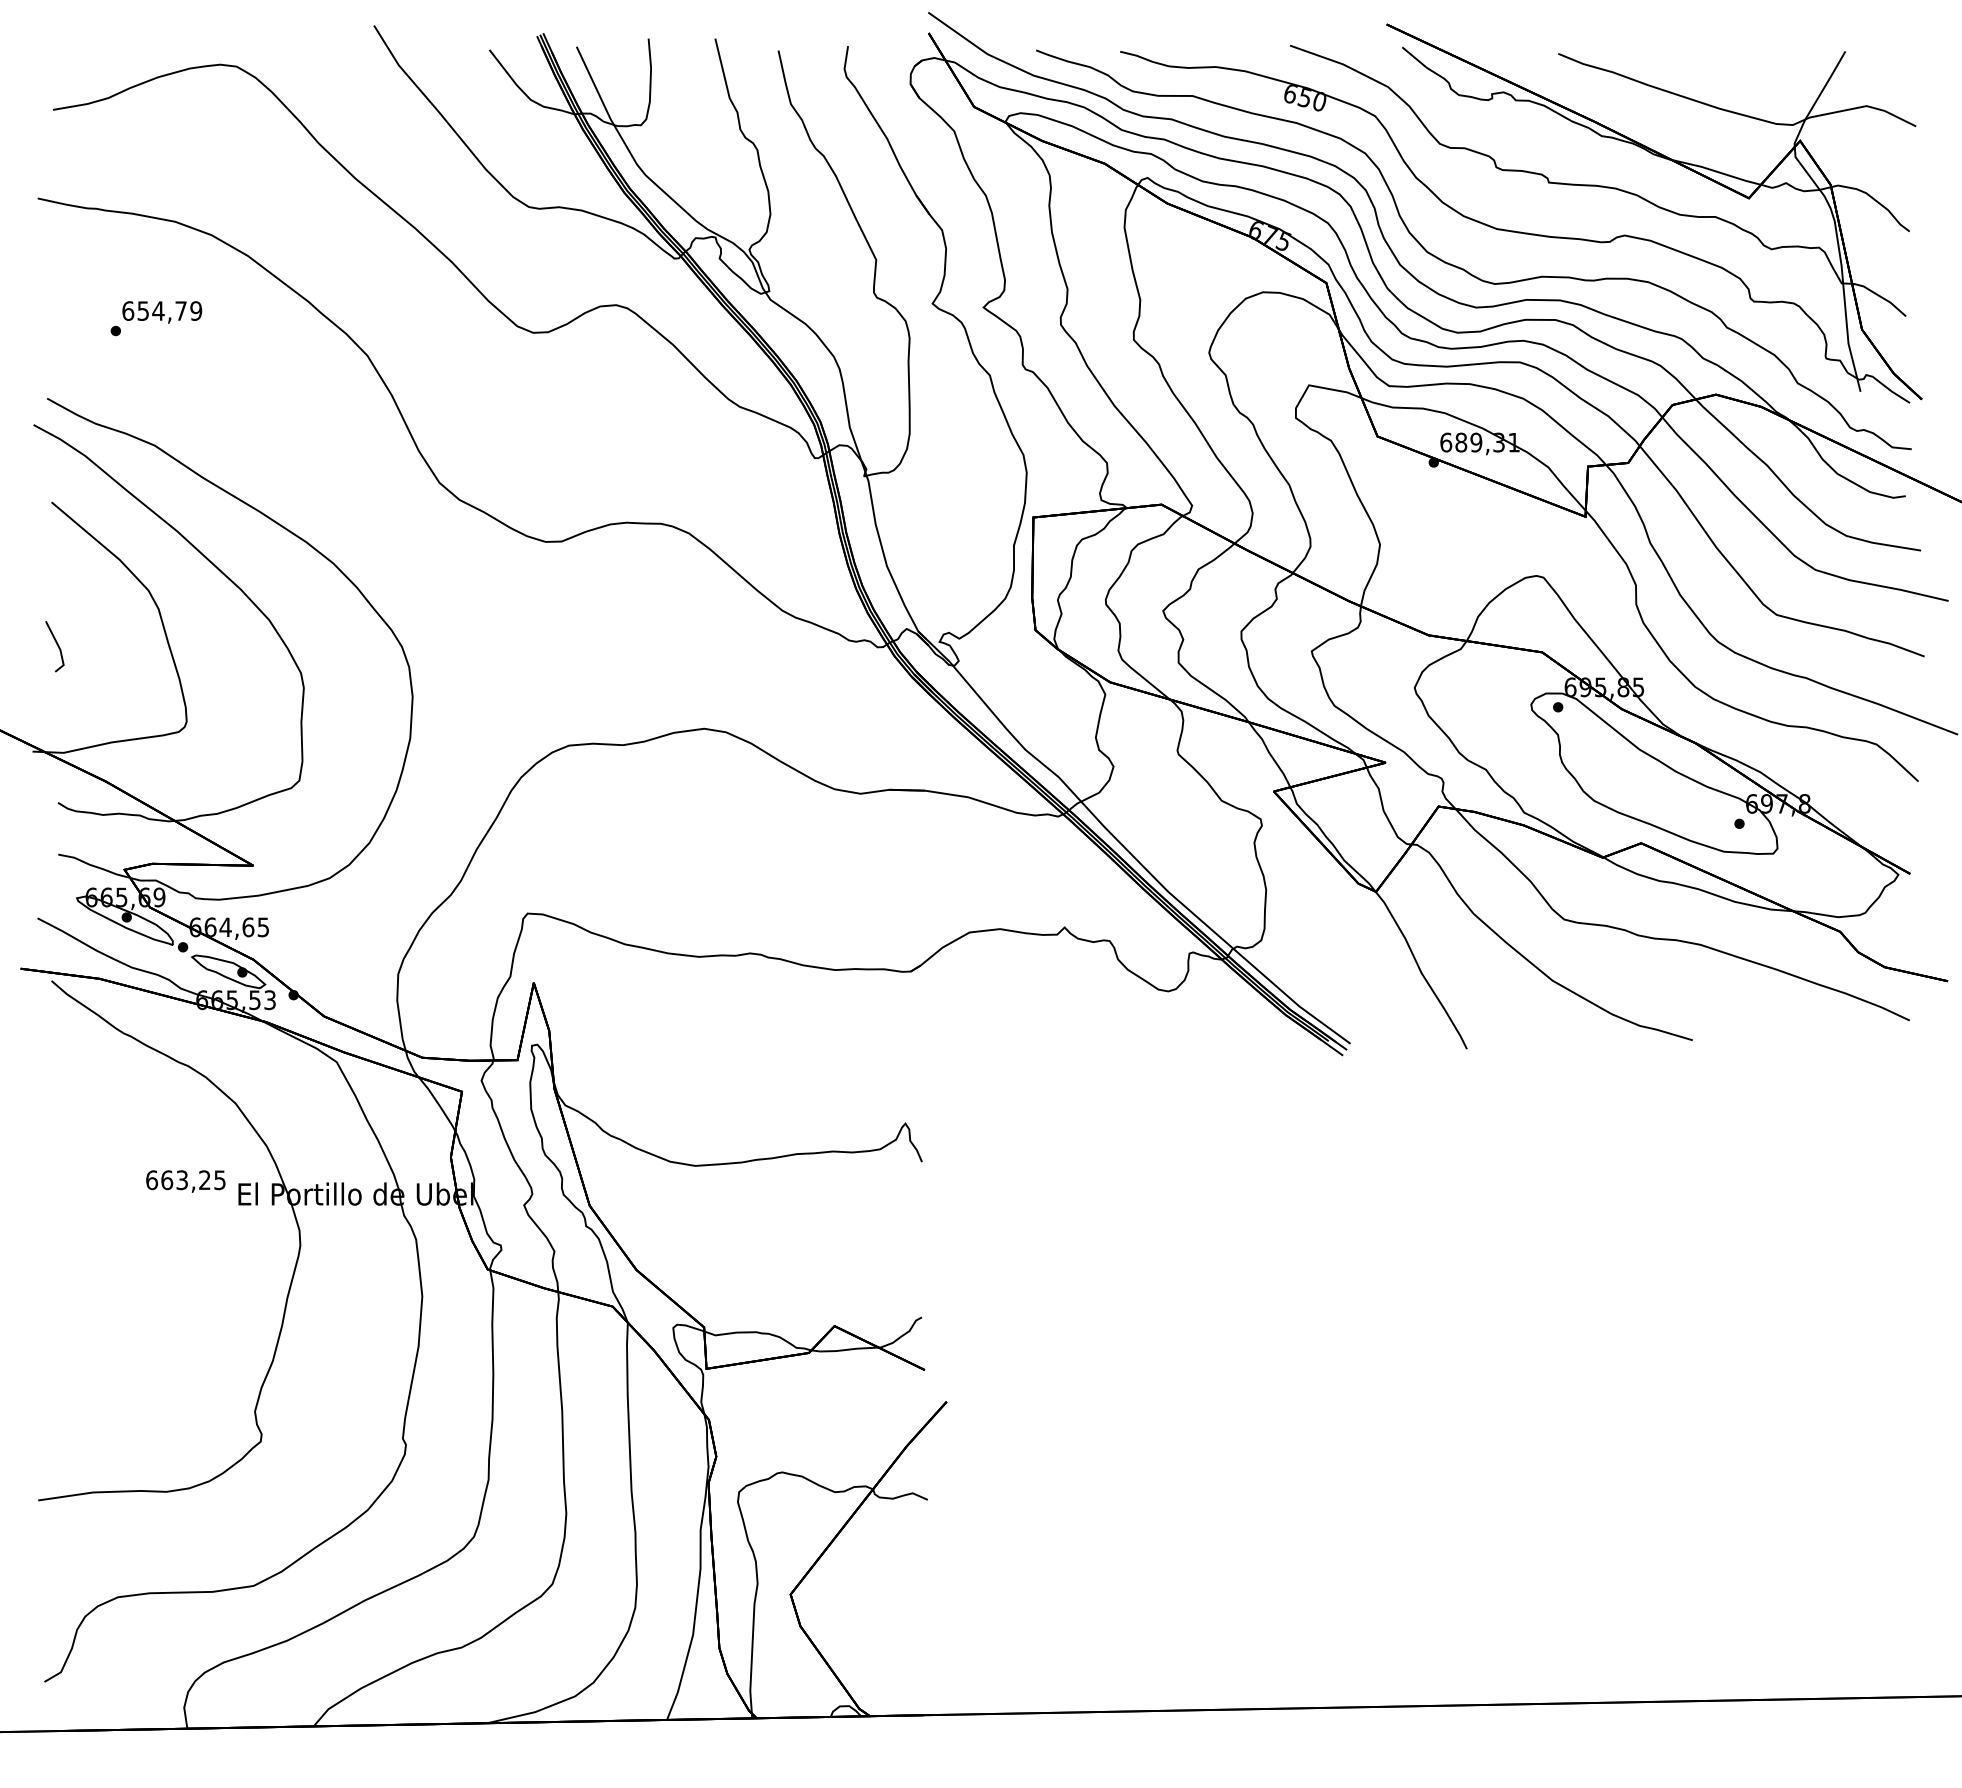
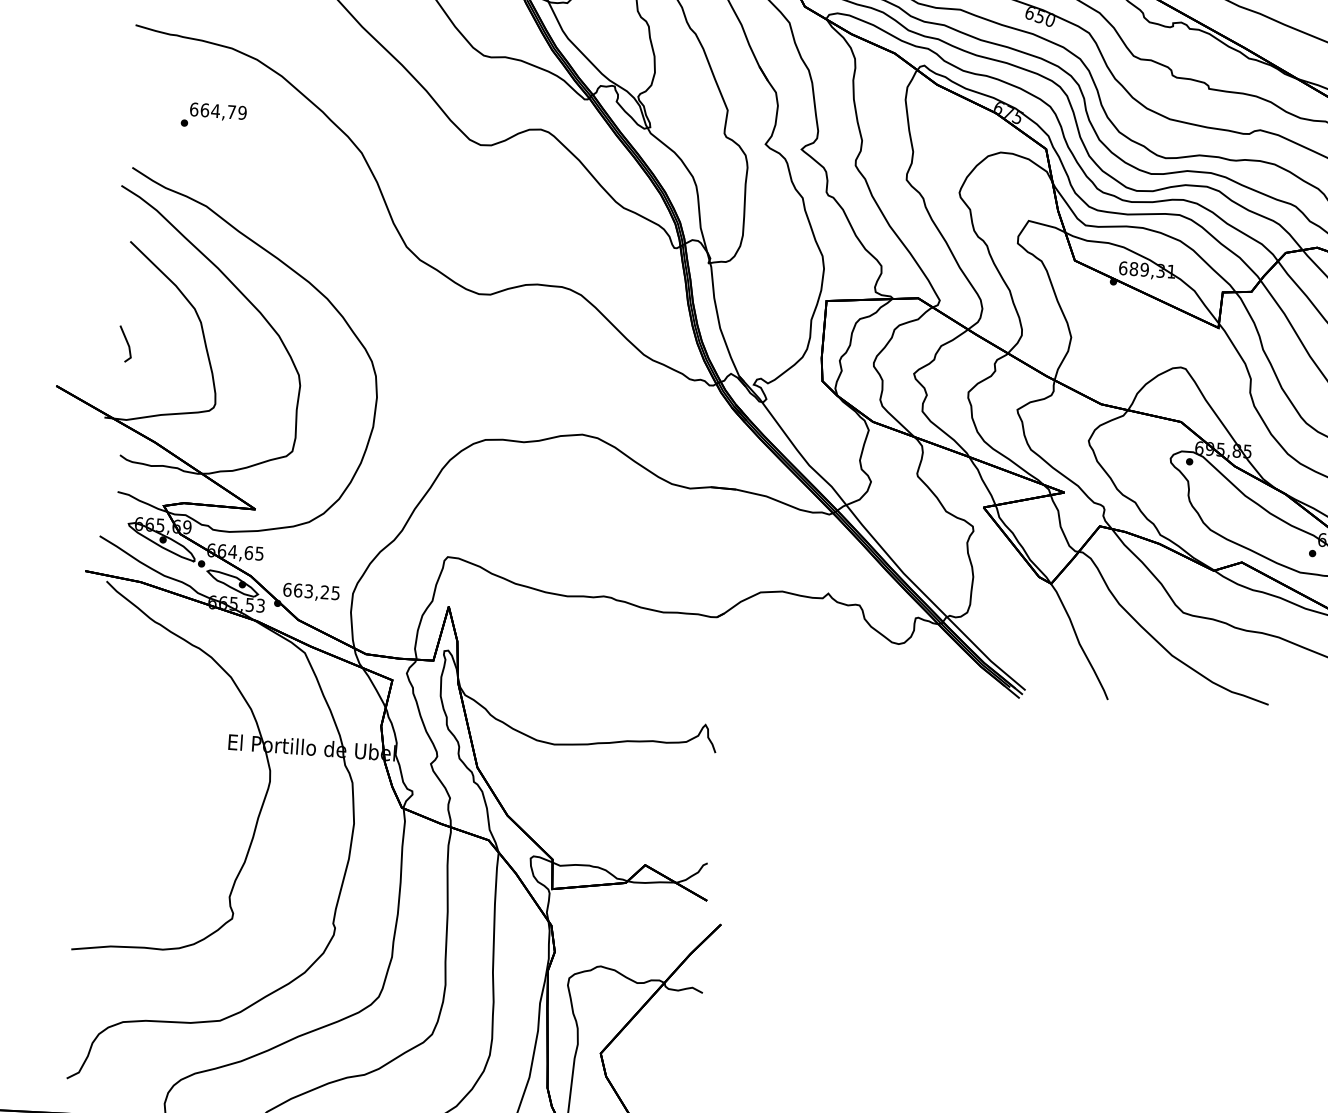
text: (143, 310) -> (205, 109), 654,79 -> 664,79
text: (185, 1181) -> (311, 592), moved

